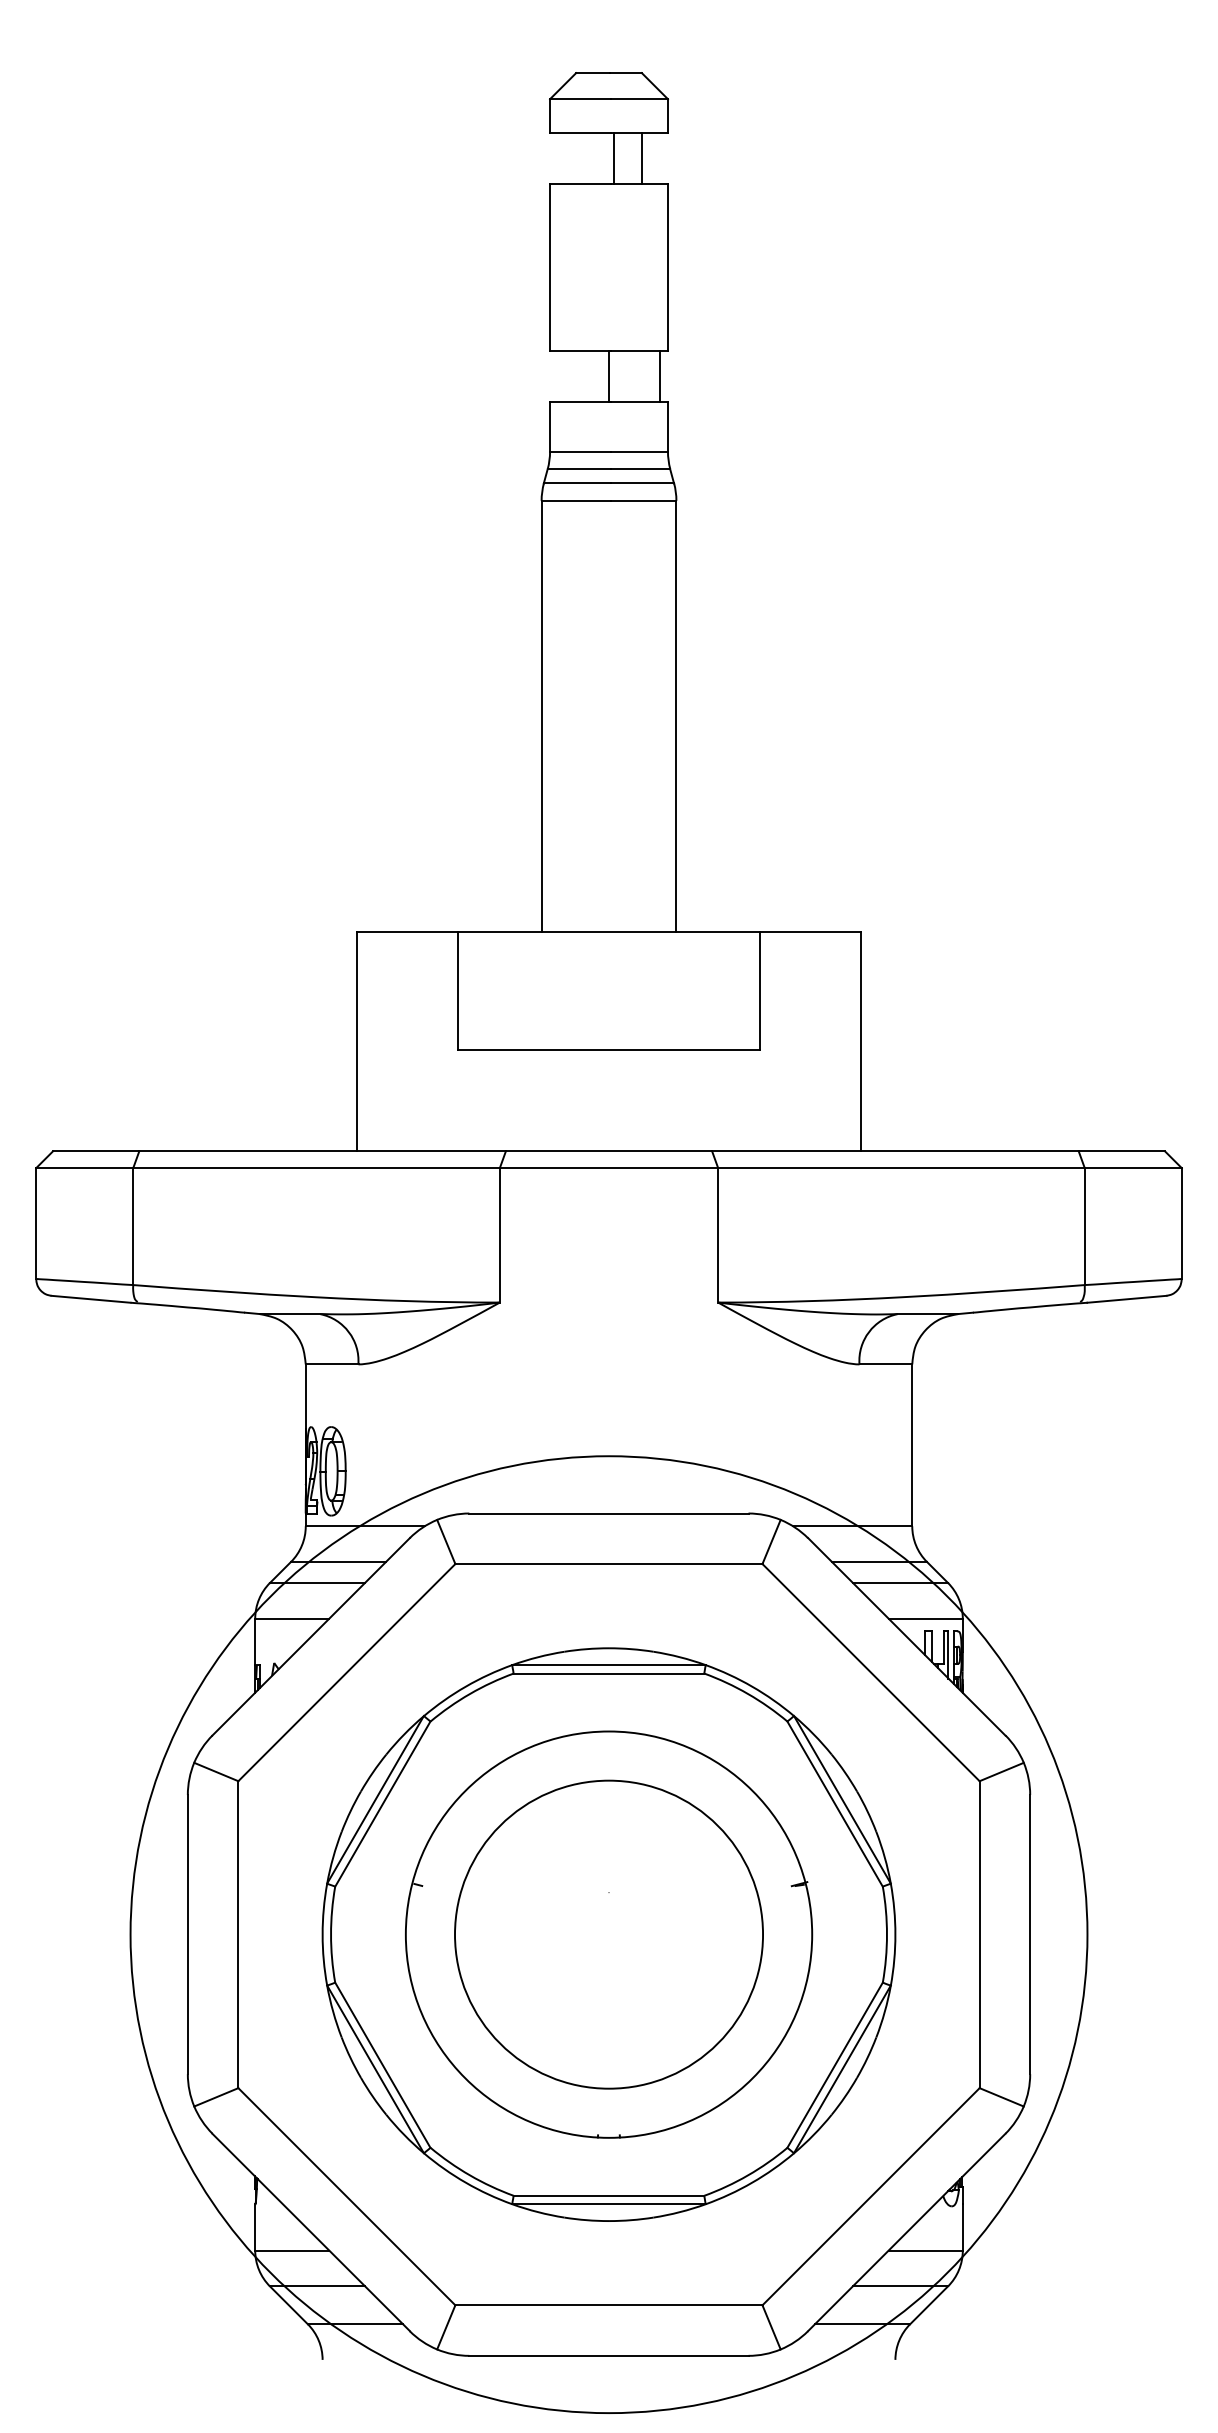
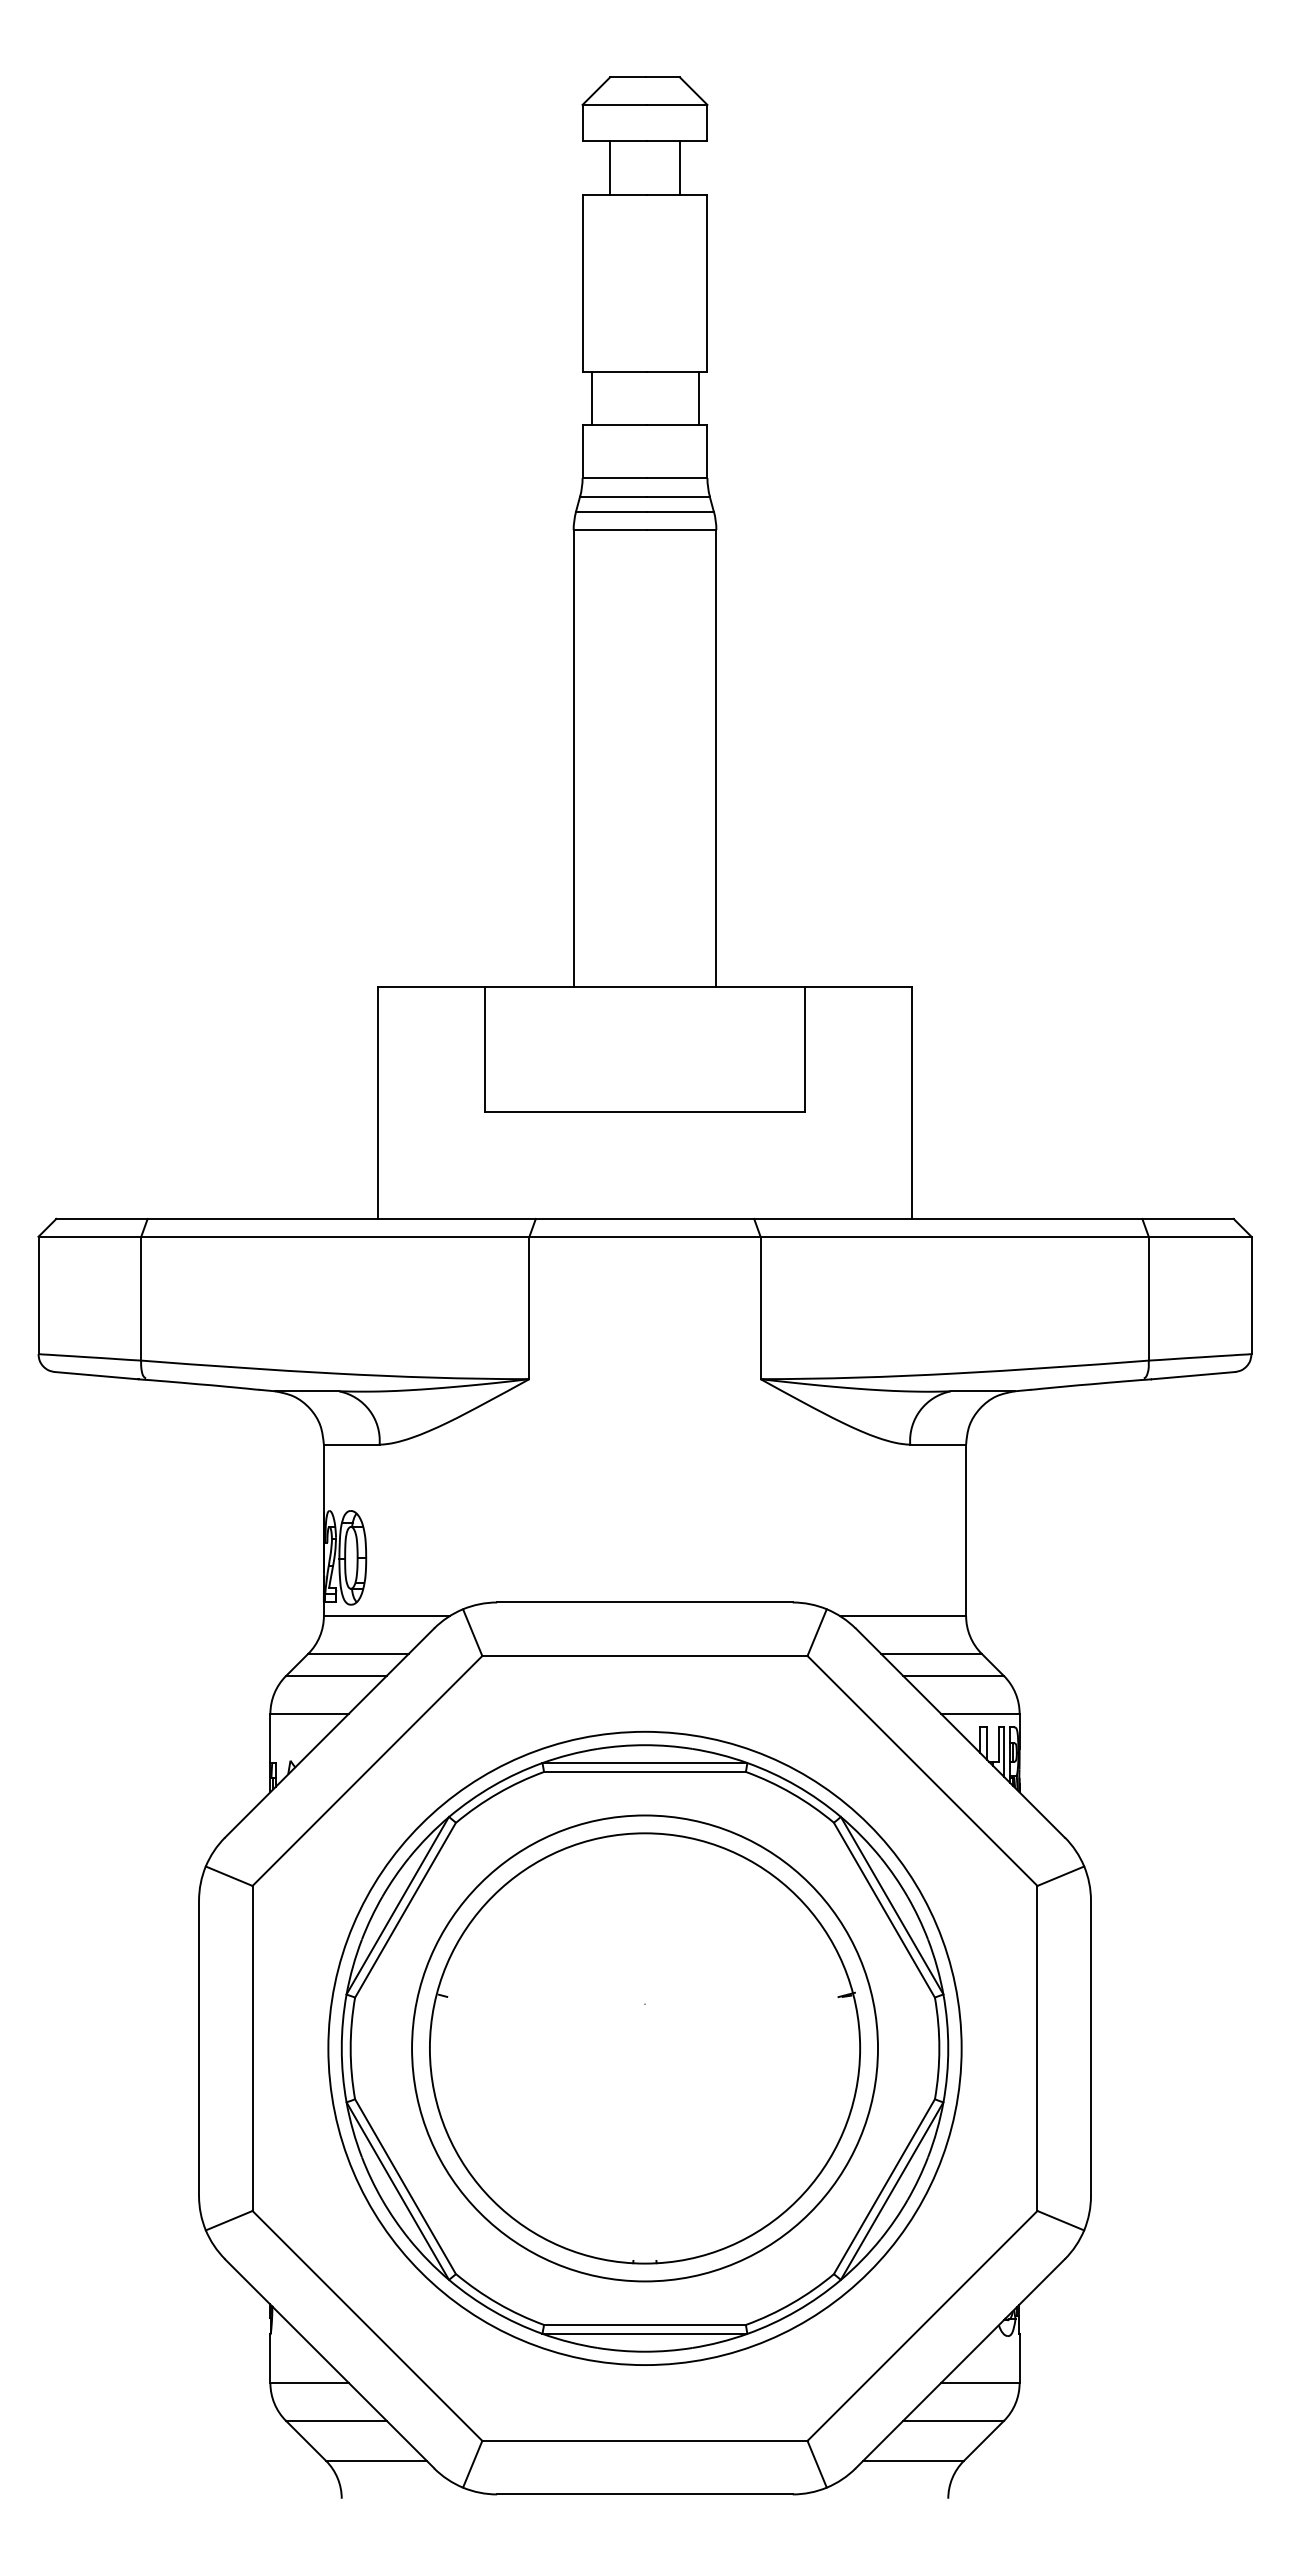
line: (614, 158) -> (610, 167), moved
line: (609, 376) -> (591, 398), moved
circle: (608, 1934) -> (644, 2048), size x0.62
circle: (608, 1934) -> (644, 2048), size x1.43

